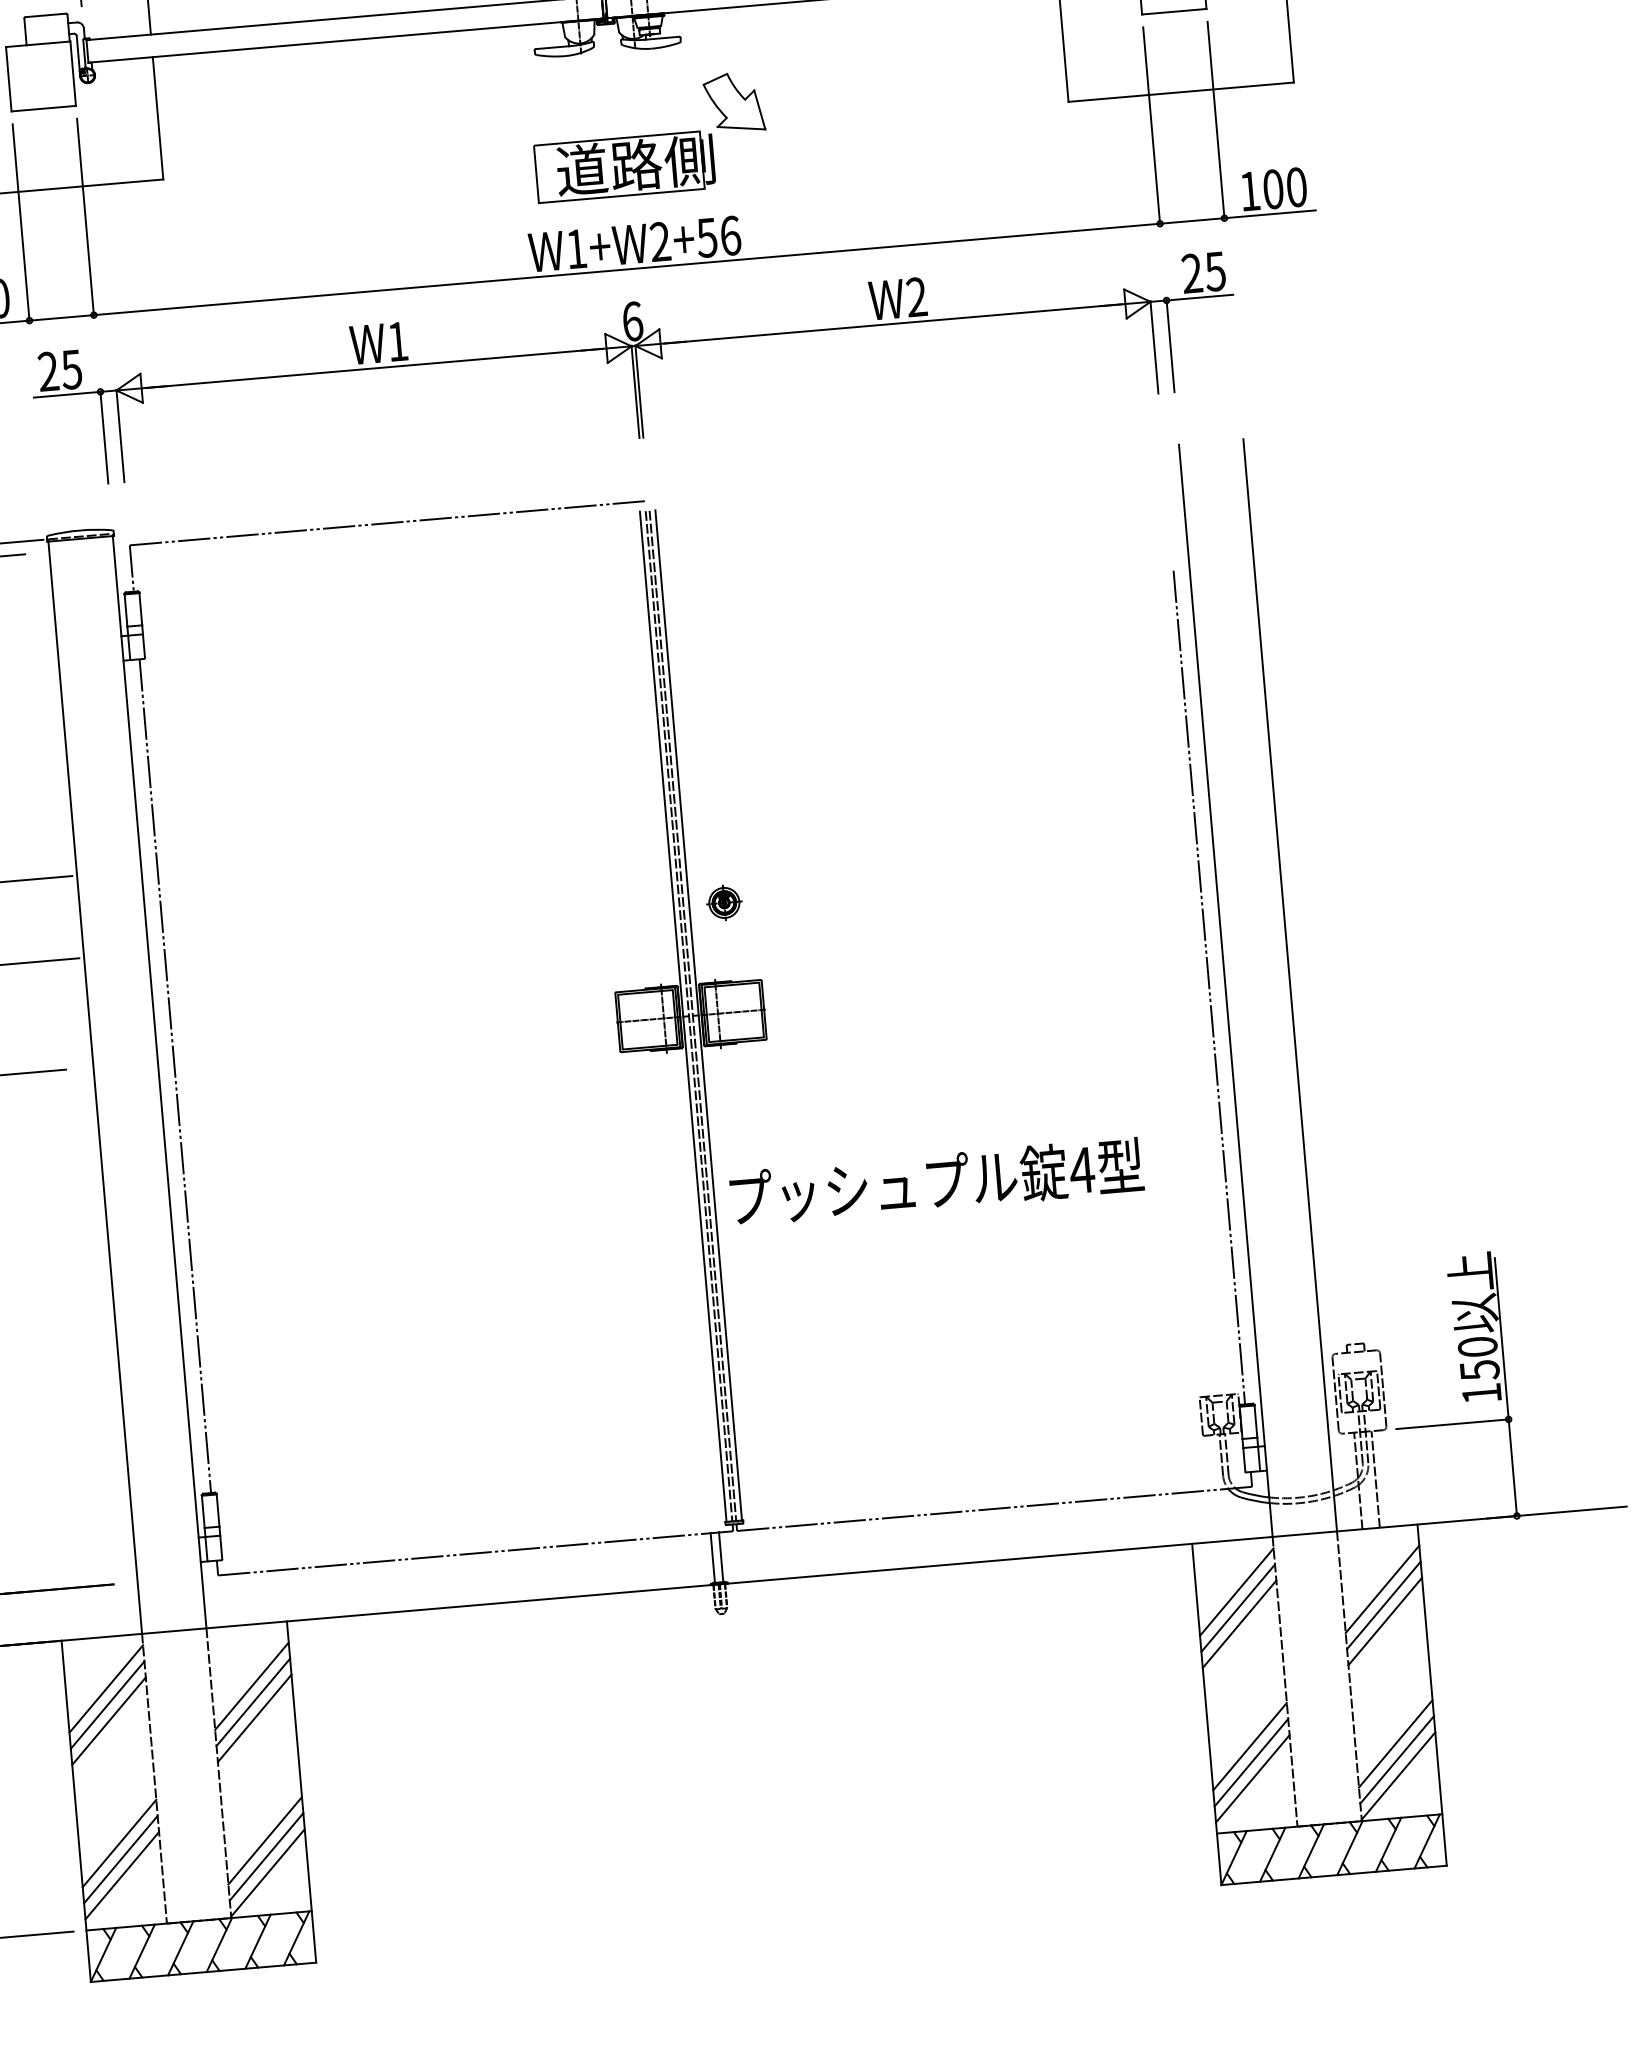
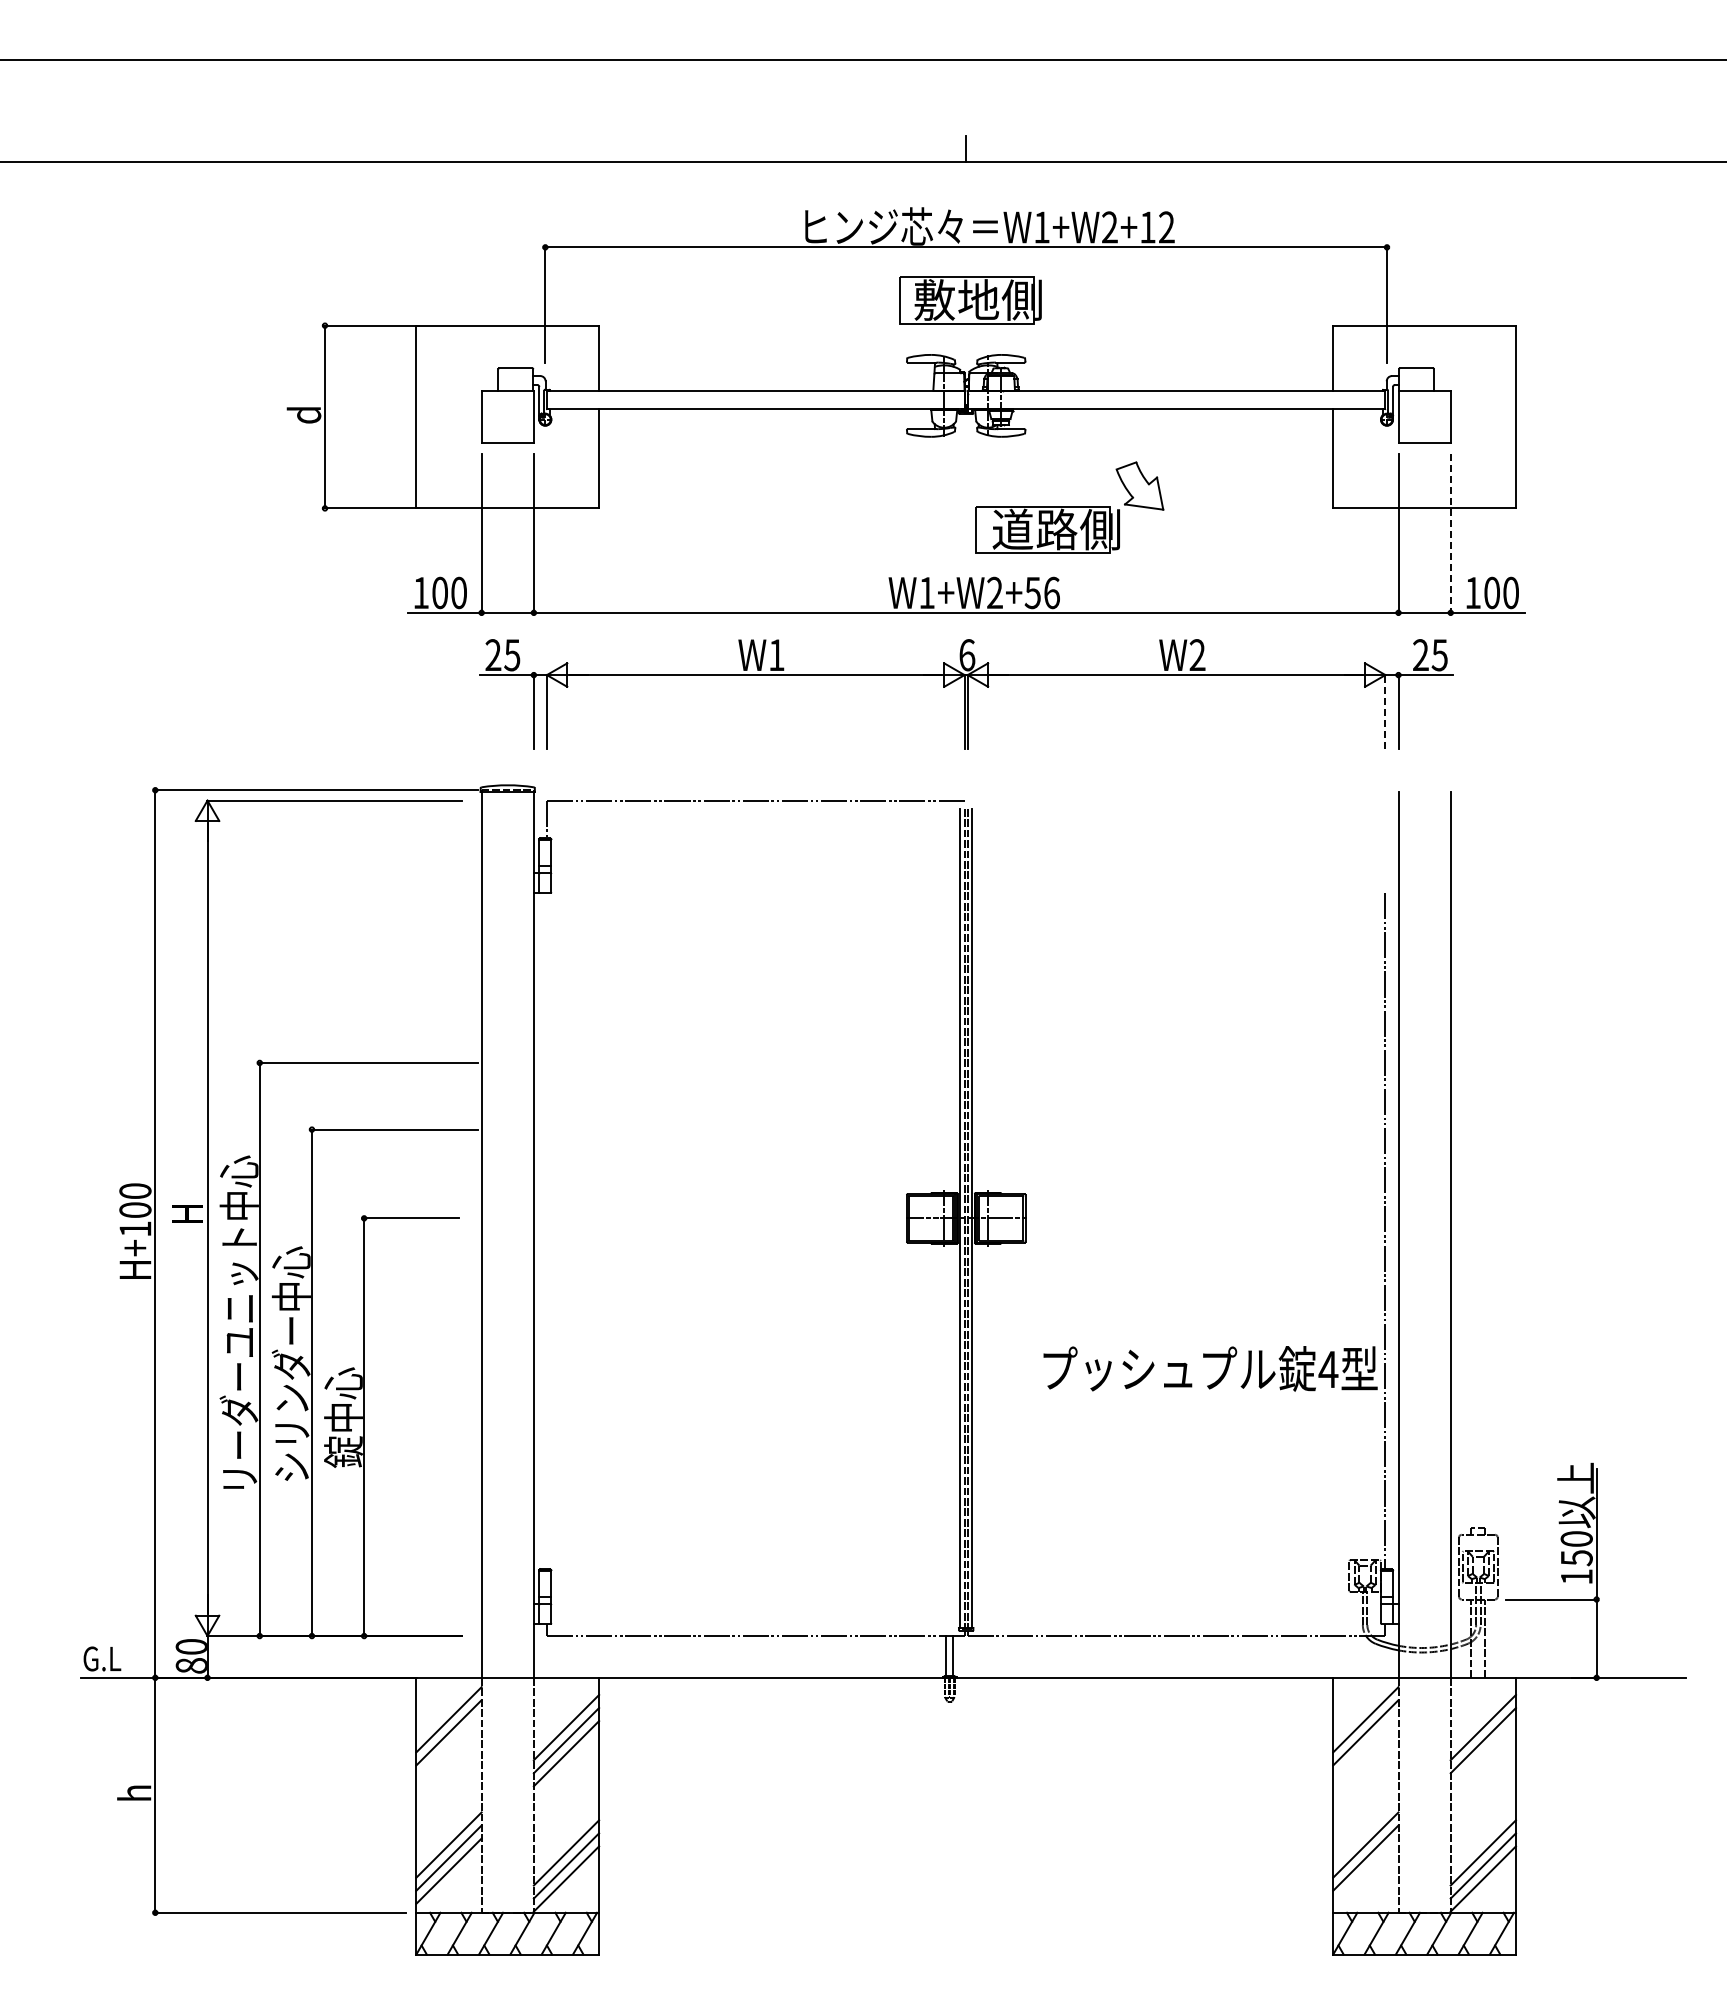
line: (1215, 120) -> (1450, 533), solid -> dashed
part: (649, 136) -> (1069, 507), moved
line: (1154, 346) -> (1385, 711), solid -> dashed
part: (723, 902) -> (1000, 1129), removed
line: (174, 1076) -> (546, 1231), removed
text: (936, 1181) -> (1210, 1368), moved
line: (1384, 1621) -> (1482, 1753), removed
line: (1239, 1623) -> (1365, 1745), removed
line: (108, 1720) -> (448, 1745), removed
line: (1252, 1778) -> (1365, 1870), removed

